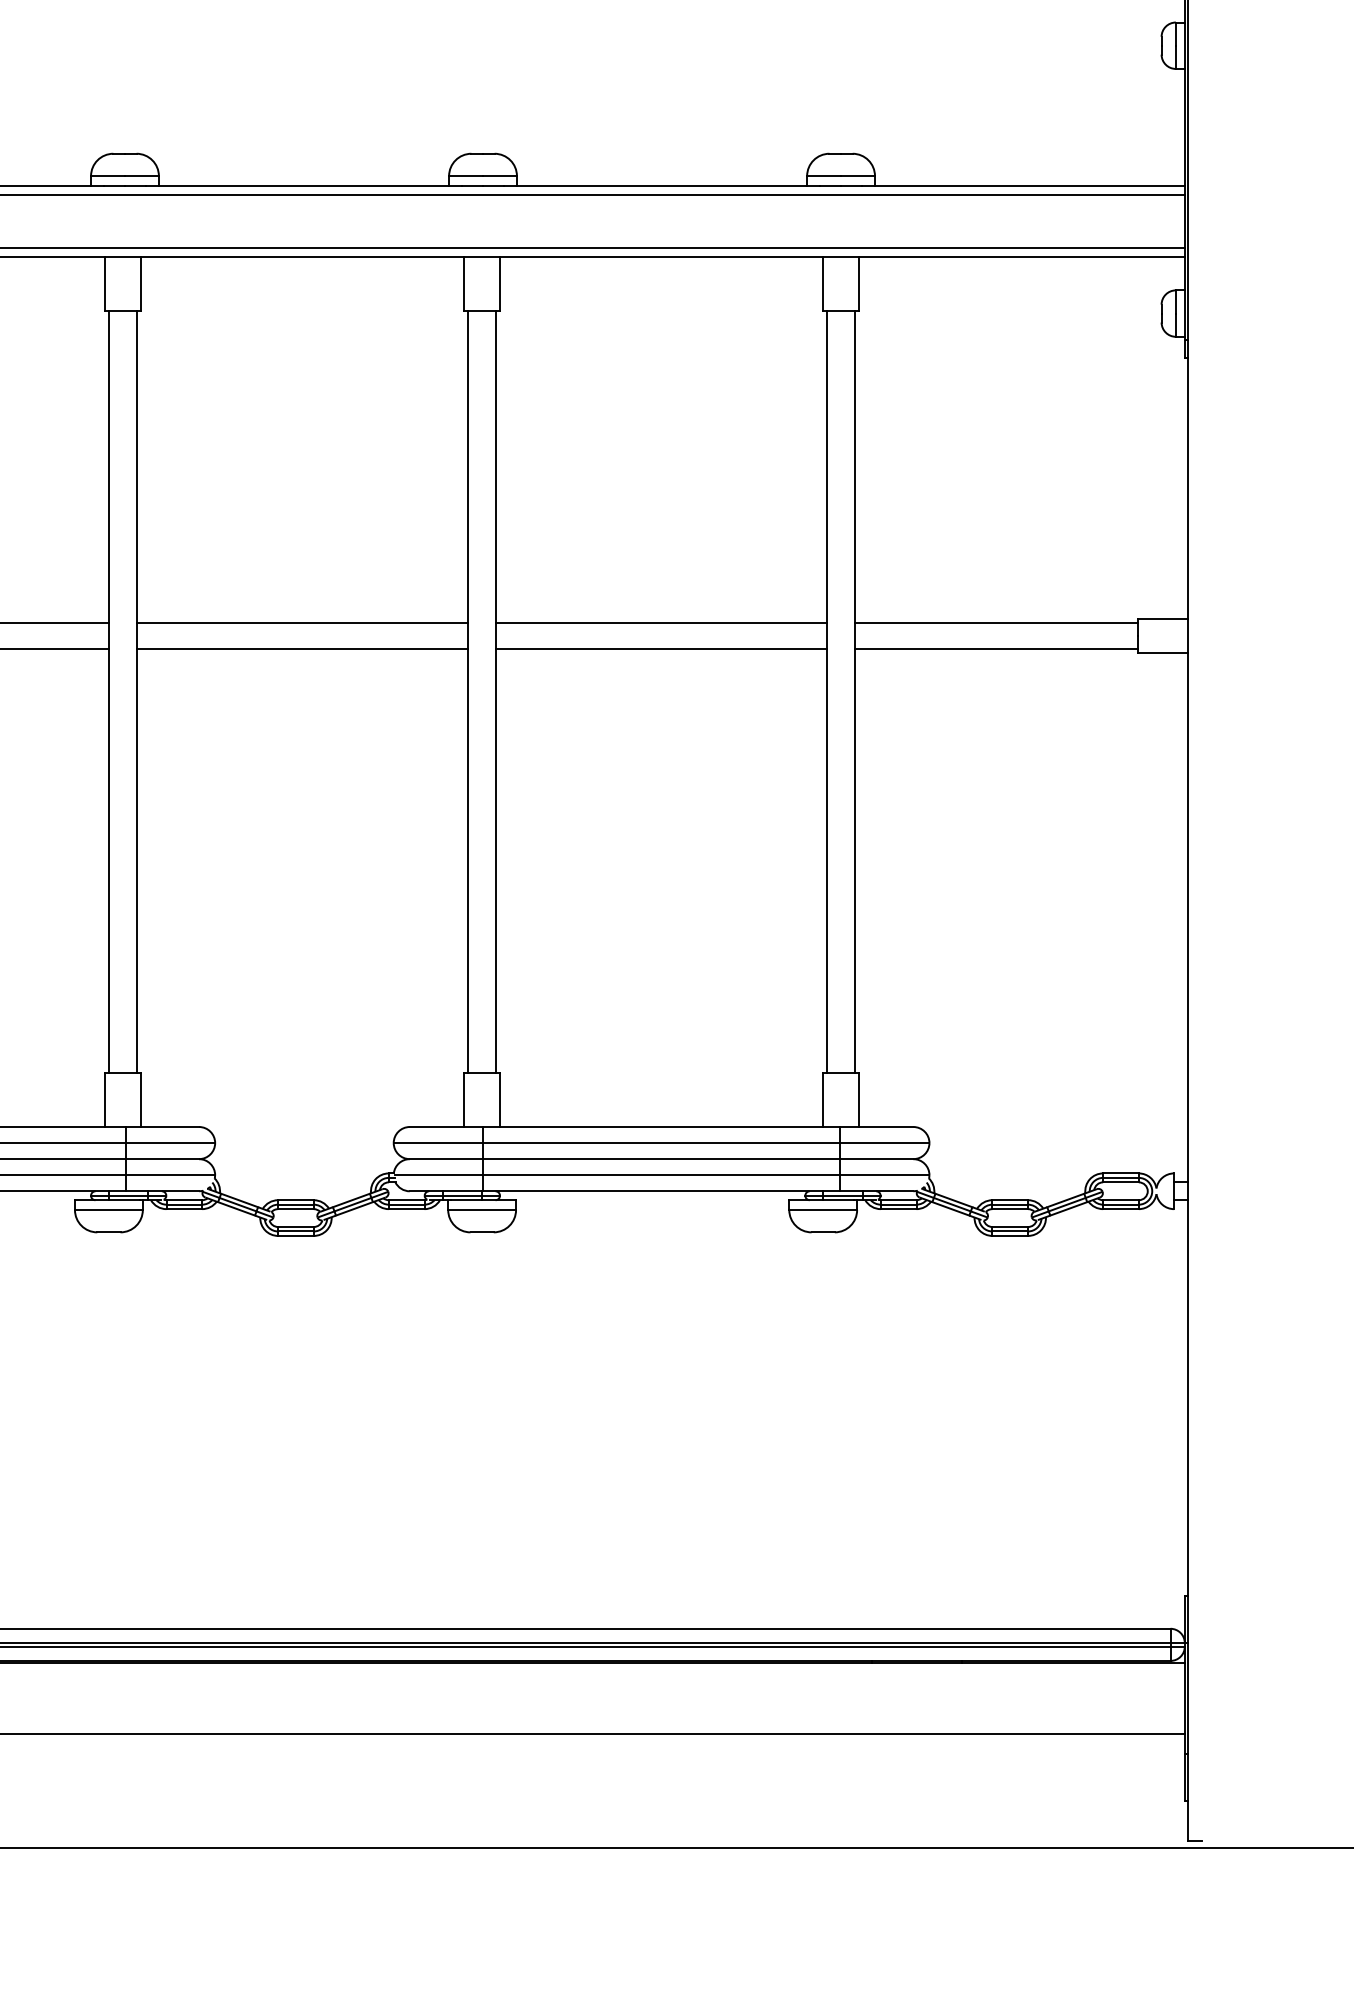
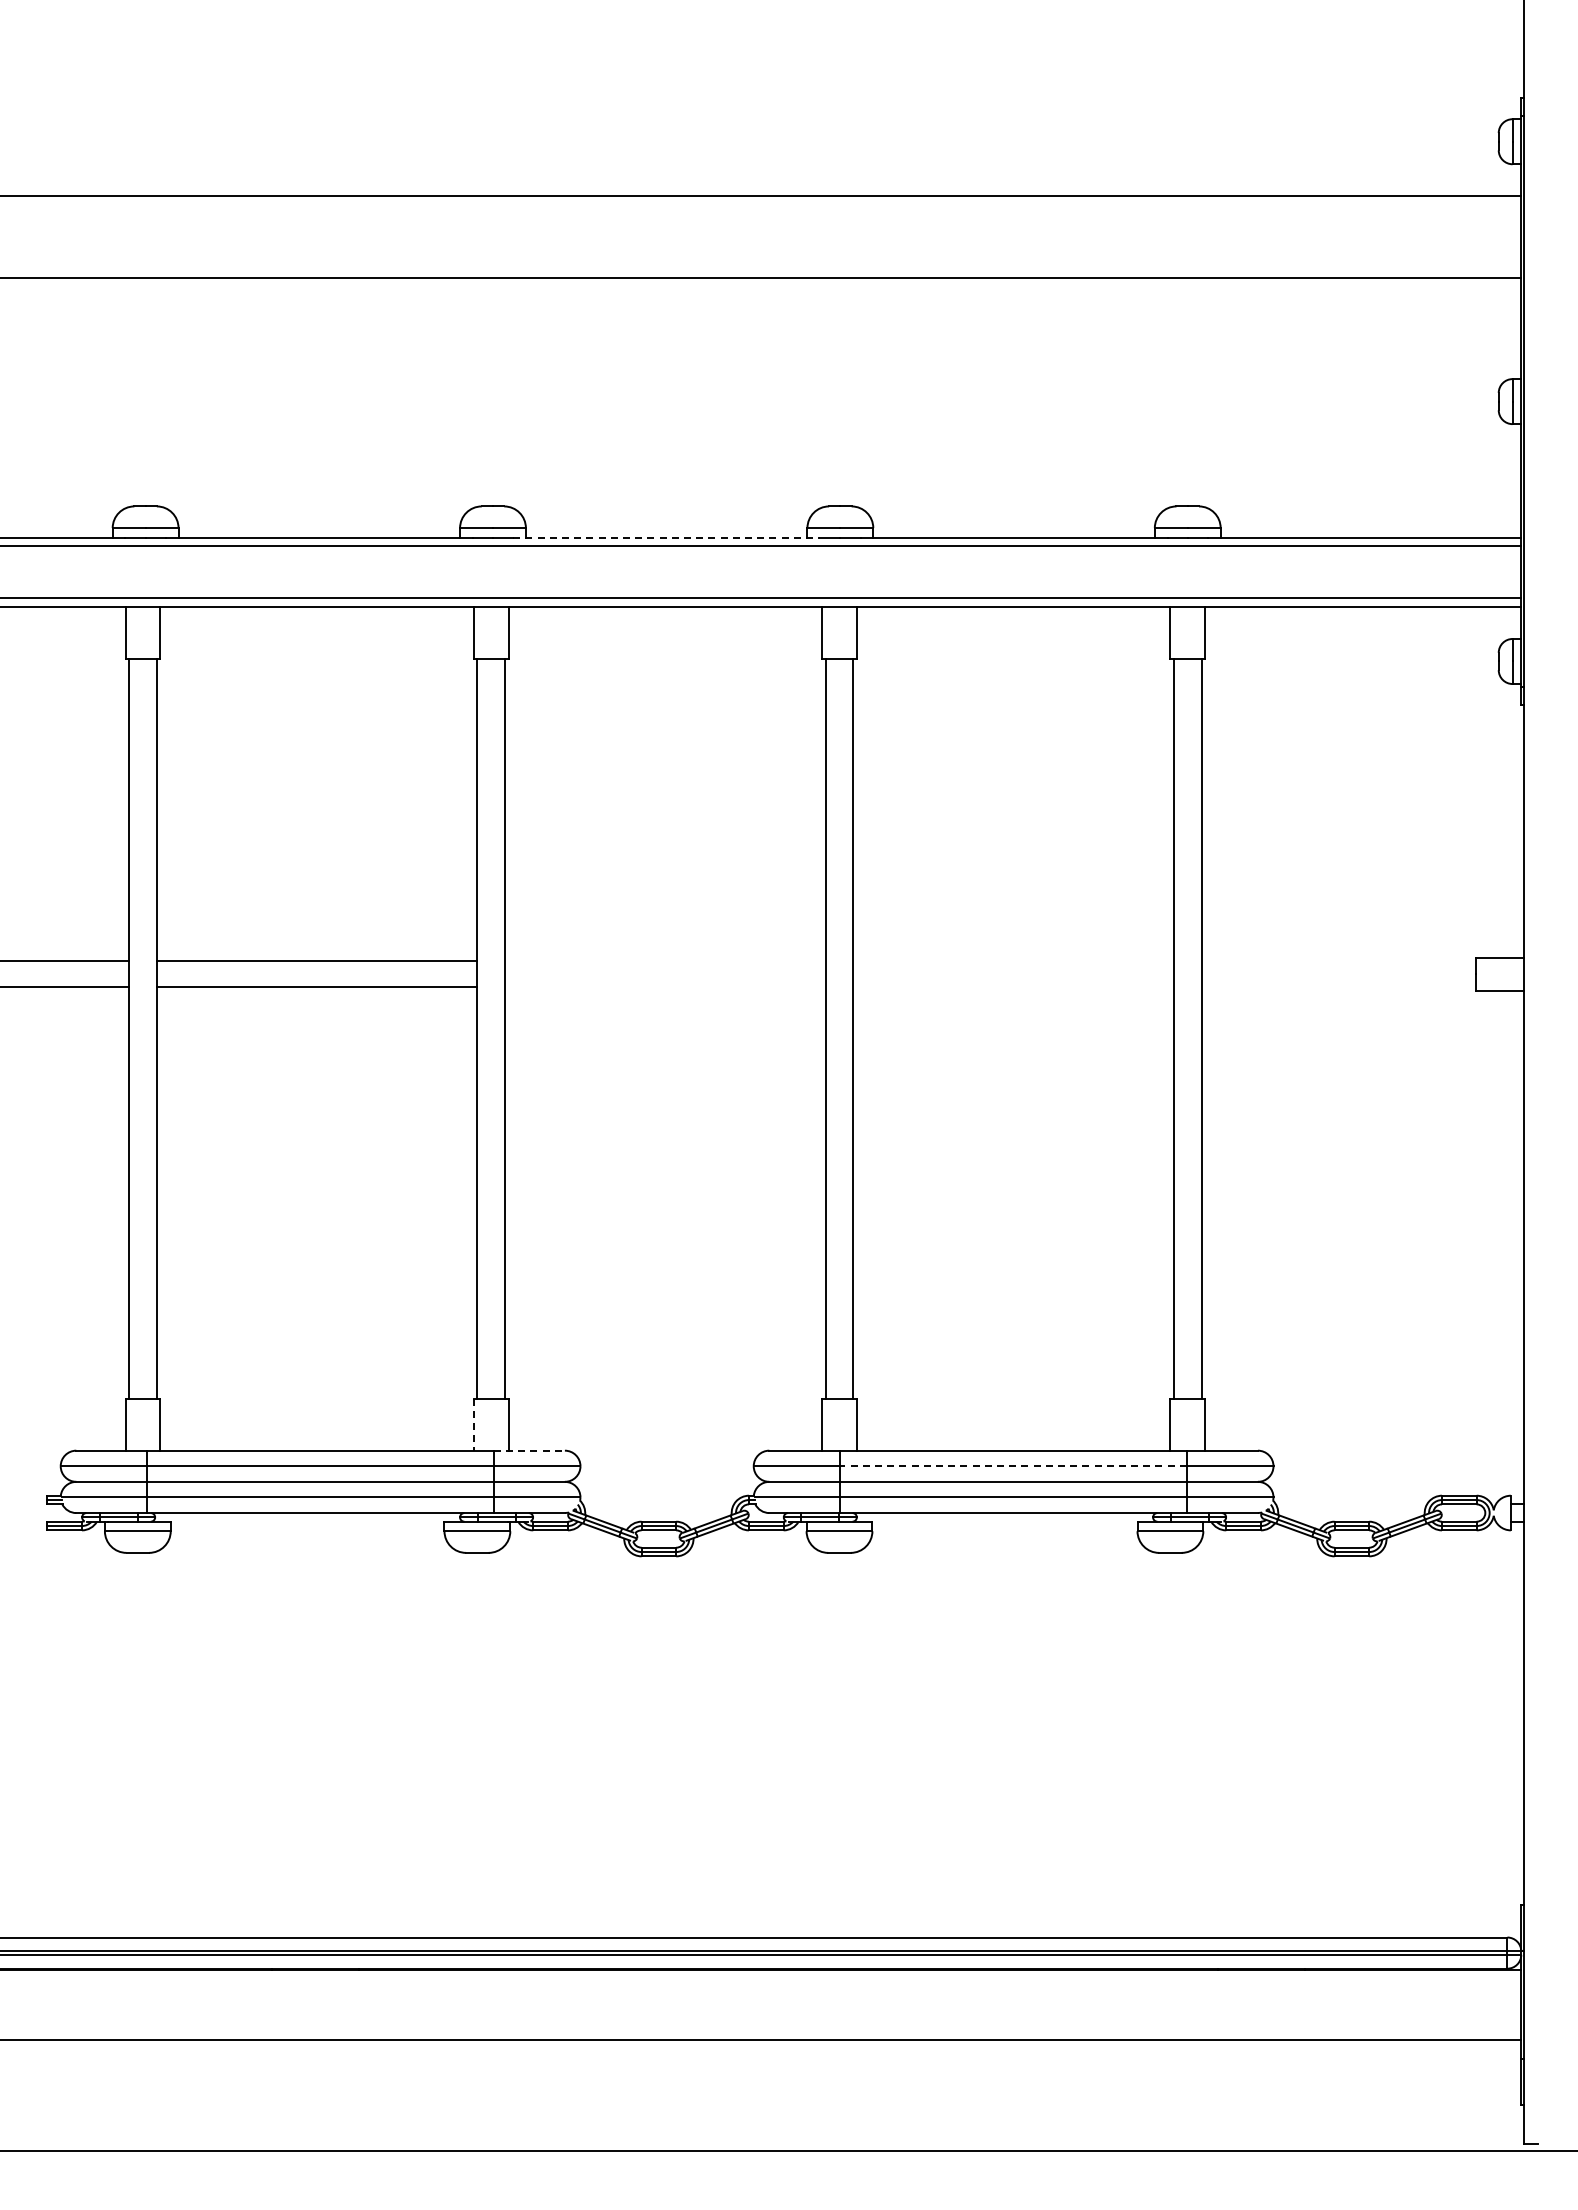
line: (304, 185) -> (667, 537), solid -> dashed
line: (302, 622) -> (665, 961), removed
line: (661, 622) -> (1013, 961), removed
line: (996, 622) -> (1338, 961), removed
line: (302, 649) -> (665, 987), removed
line: (661, 649) -> (1013, 987), removed
line: (996, 649) -> (1338, 987), removed
line: (104, 1100) -> (473, 1424), solid -> dashed
line: (162, 1126) -> (529, 1450), solid -> dashed
line: (661, 1143) -> (1013, 1466), solid -> dashed

